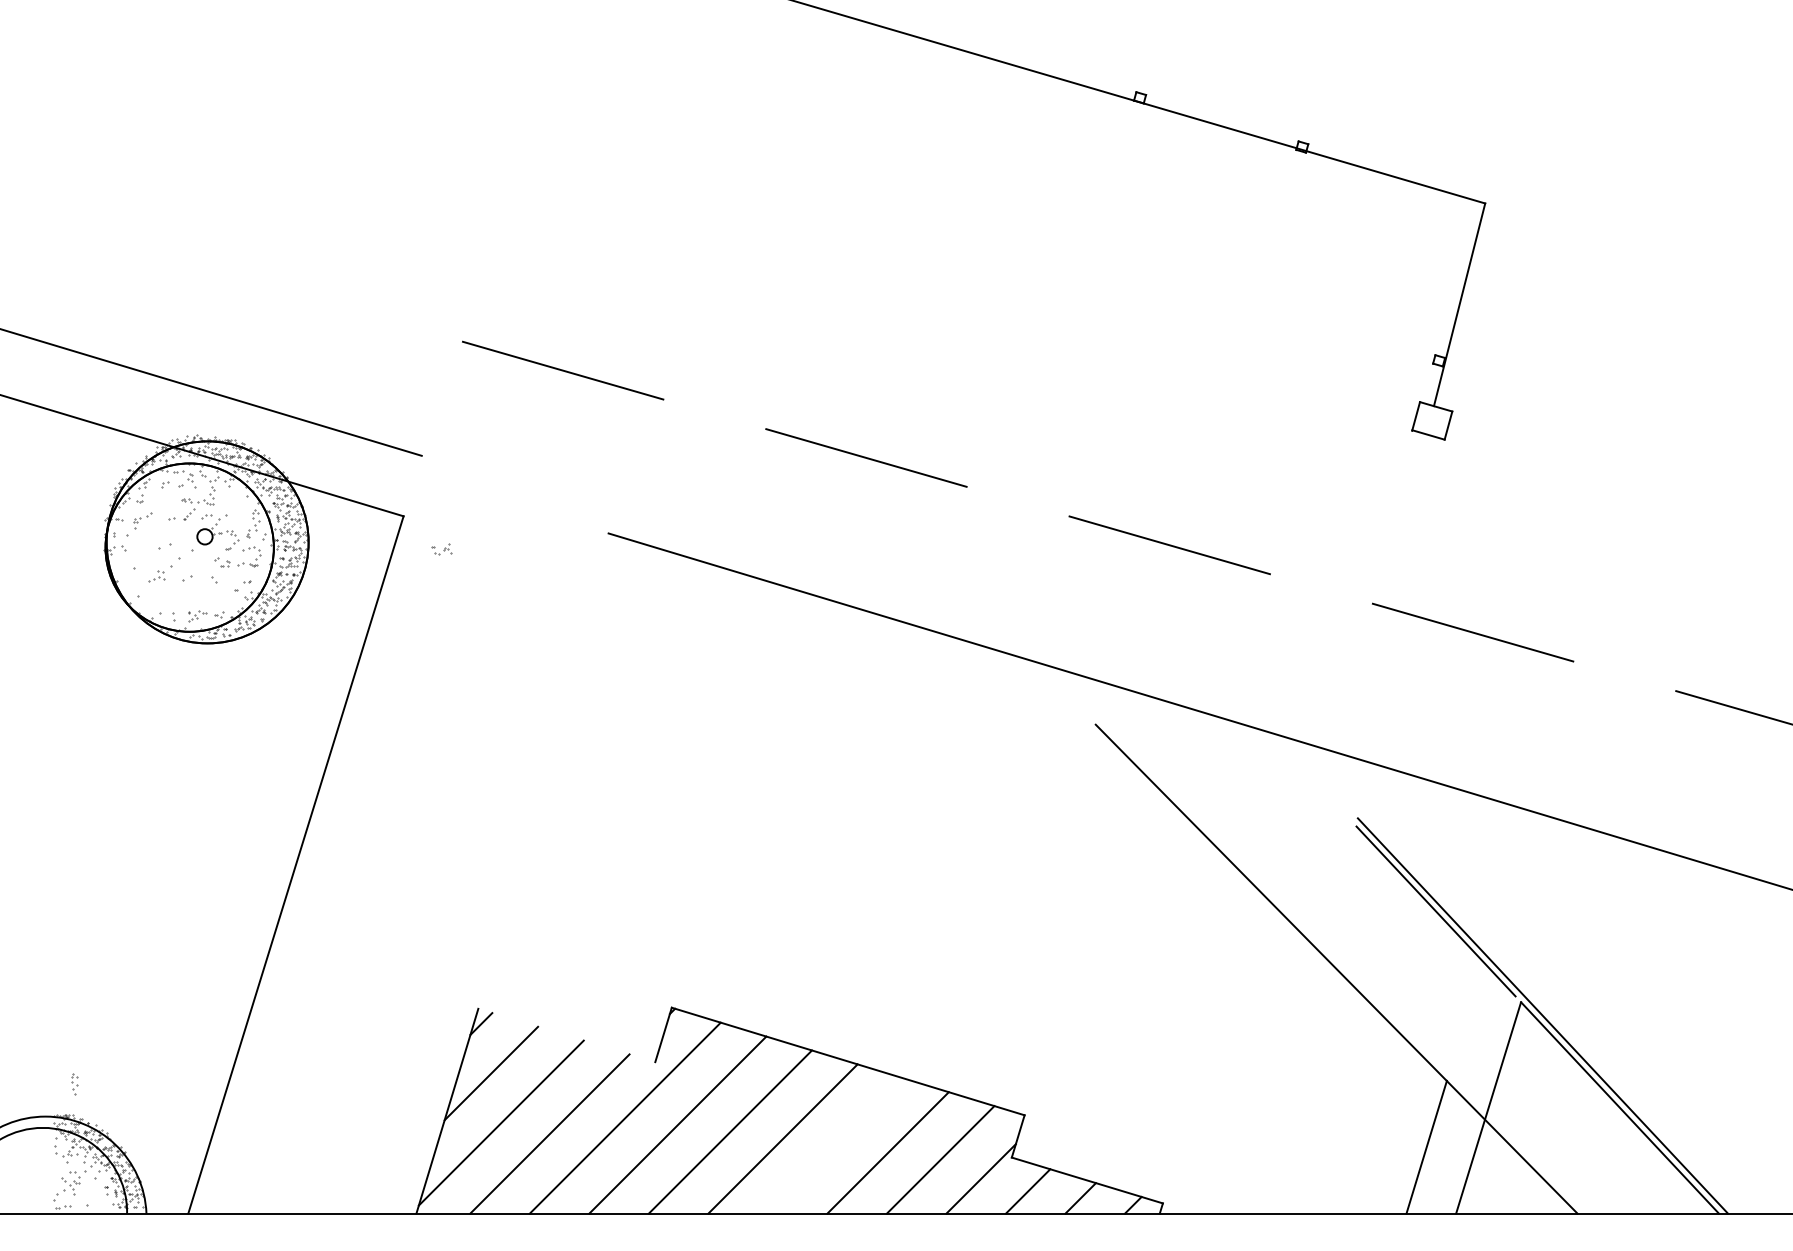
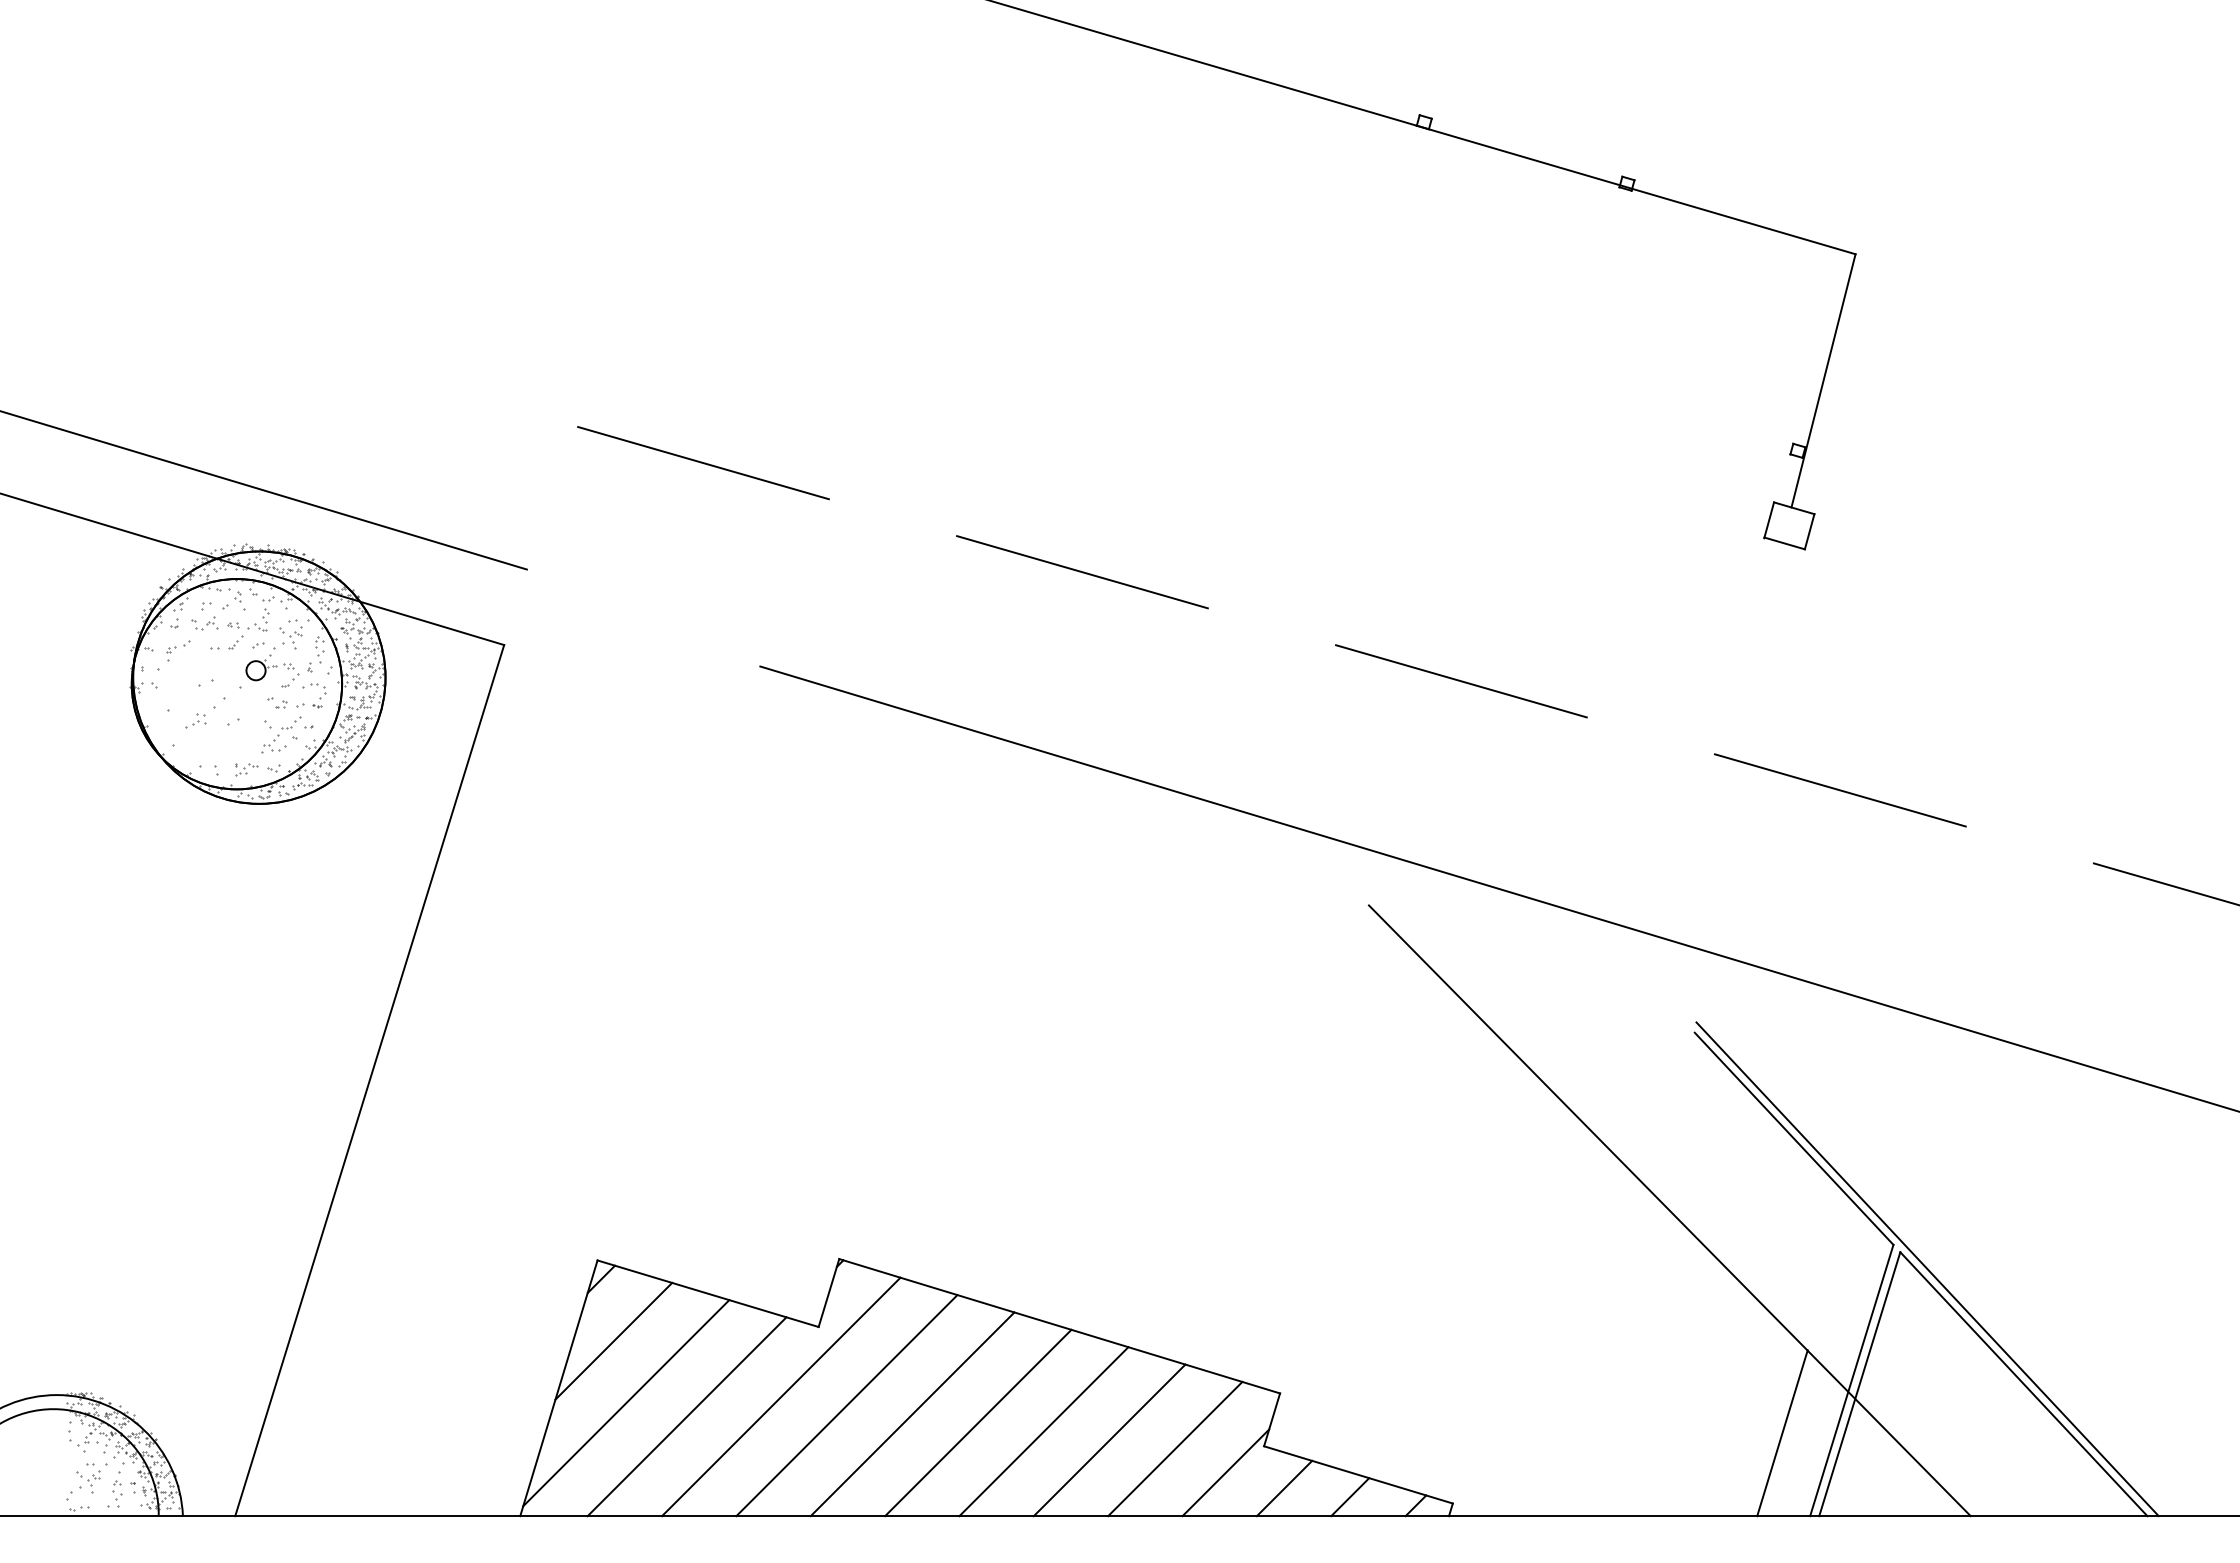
part: (232, 507) -> (290, 634), added
part: (441, 549) -> (204, 623), moved
part: (225, 587) -> (281, 734), added
line: (566, 1035) -> (707, 1293), added
part: (74, 1084) -> (117, 1493), moved
line: (1481, 1104) -> (1851, 1380), added
line: (835, 1145) -> (1043, 1431), added

